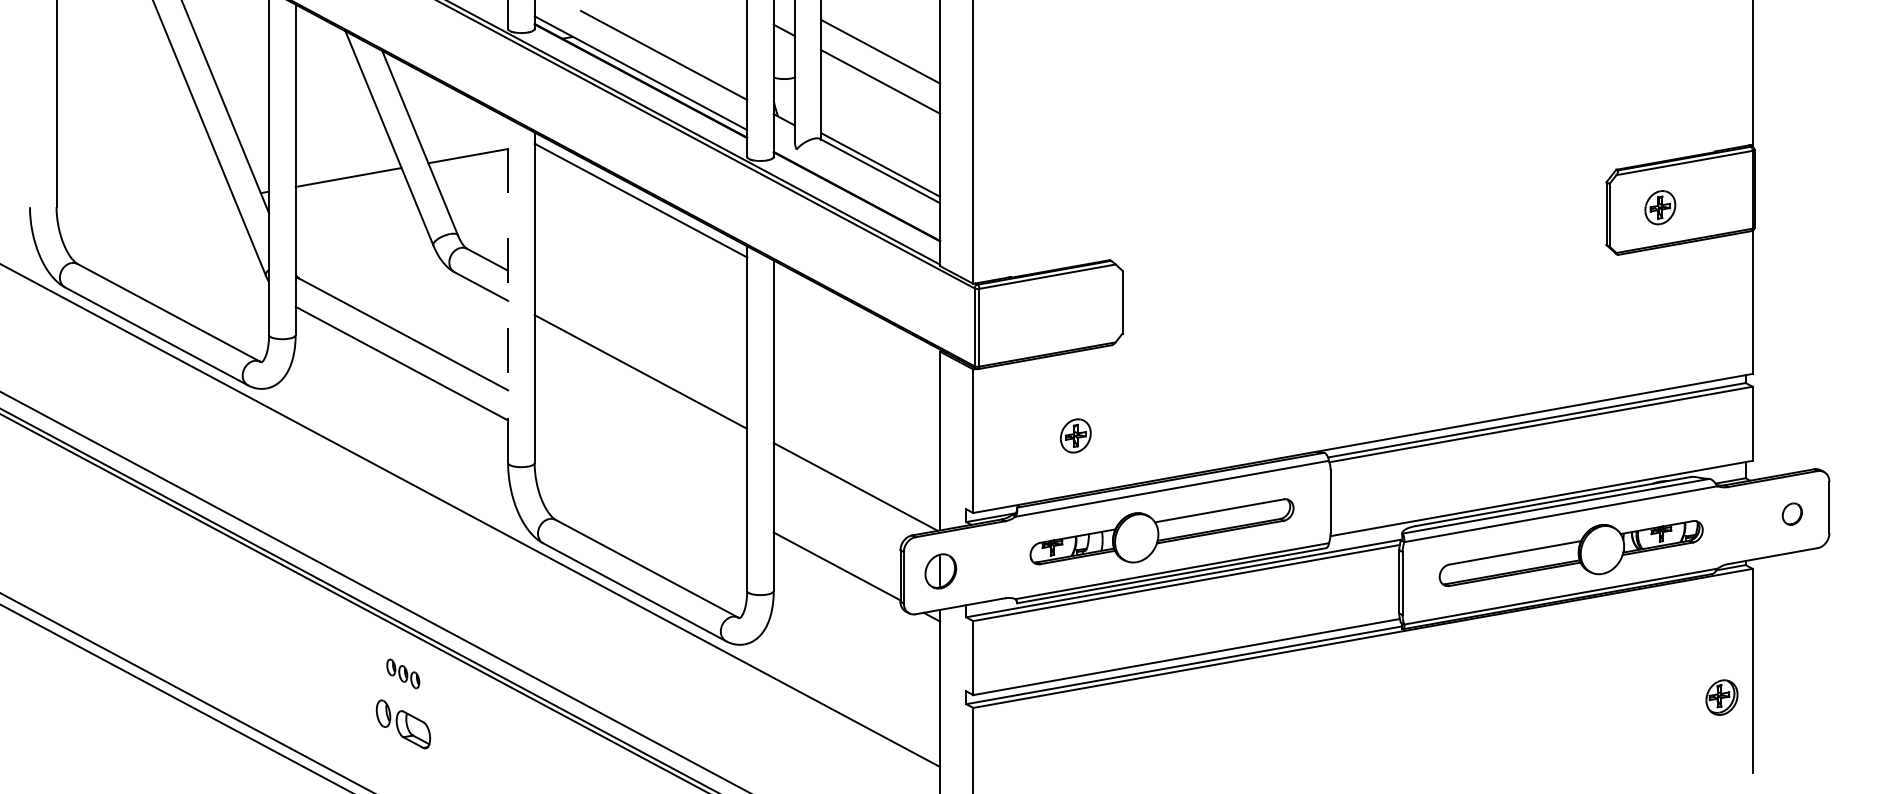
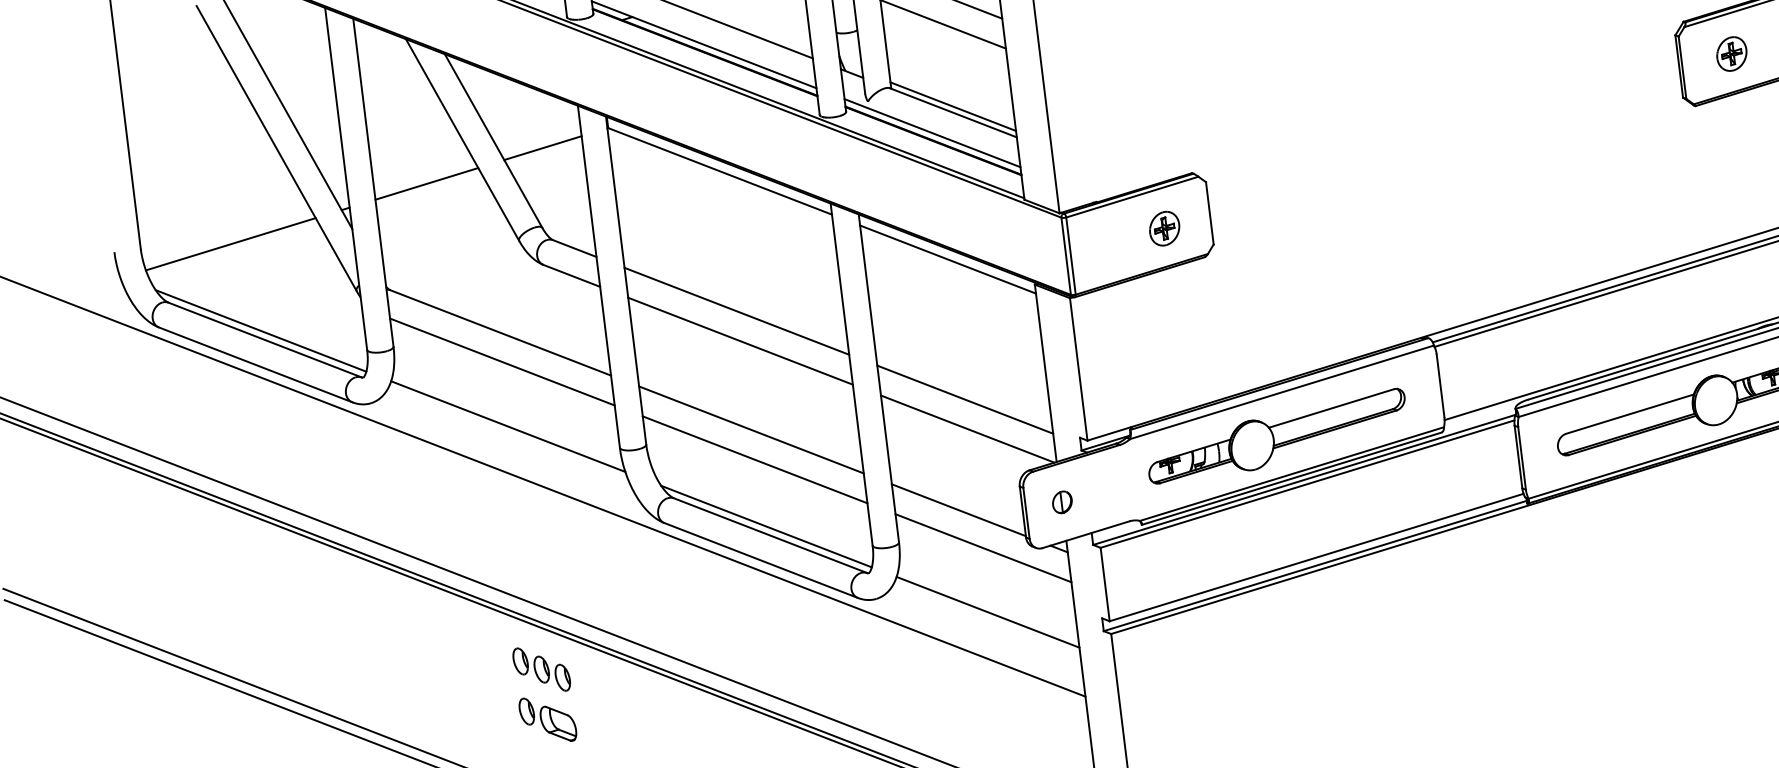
line: (856, 188) -> (932, 132), added
line: (146, 213) -> (230, 244), added
line: (508, 290) -> (599, 276), dashed -> solid
line: (165, 303) -> (260, 331), added
line: (856, 315) -> (947, 258), added
line: (640, 341) -> (736, 311), added
line: (399, 428) -> (507, 426), added
part: (1075, 435) -> (1164, 228), moved
line: (856, 456) -> (964, 398), added
line: (640, 461) -> (751, 430), added
line: (640, 491) -> (754, 459), added
line: (643, 558) -> (765, 525), added
part: (940, 570) -> (1061, 501), size x0.62
line: (856, 606) -> (982, 547), added
line: (853, 671) -> (987, 612), added
part: (402, 673) -> (540, 669), size x1.67

